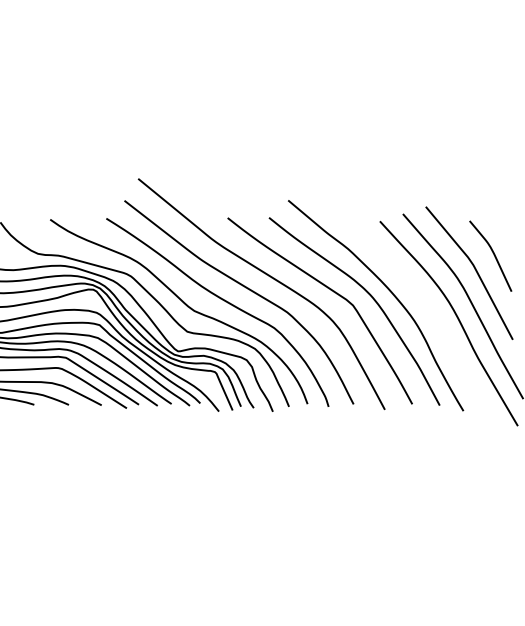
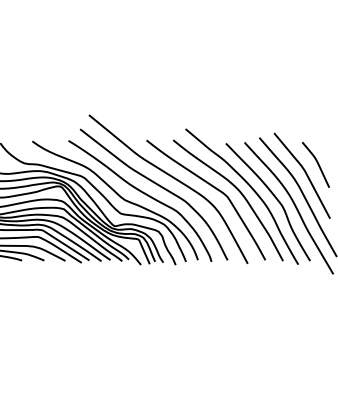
curve: (424, 305) -> (273, 196), added

